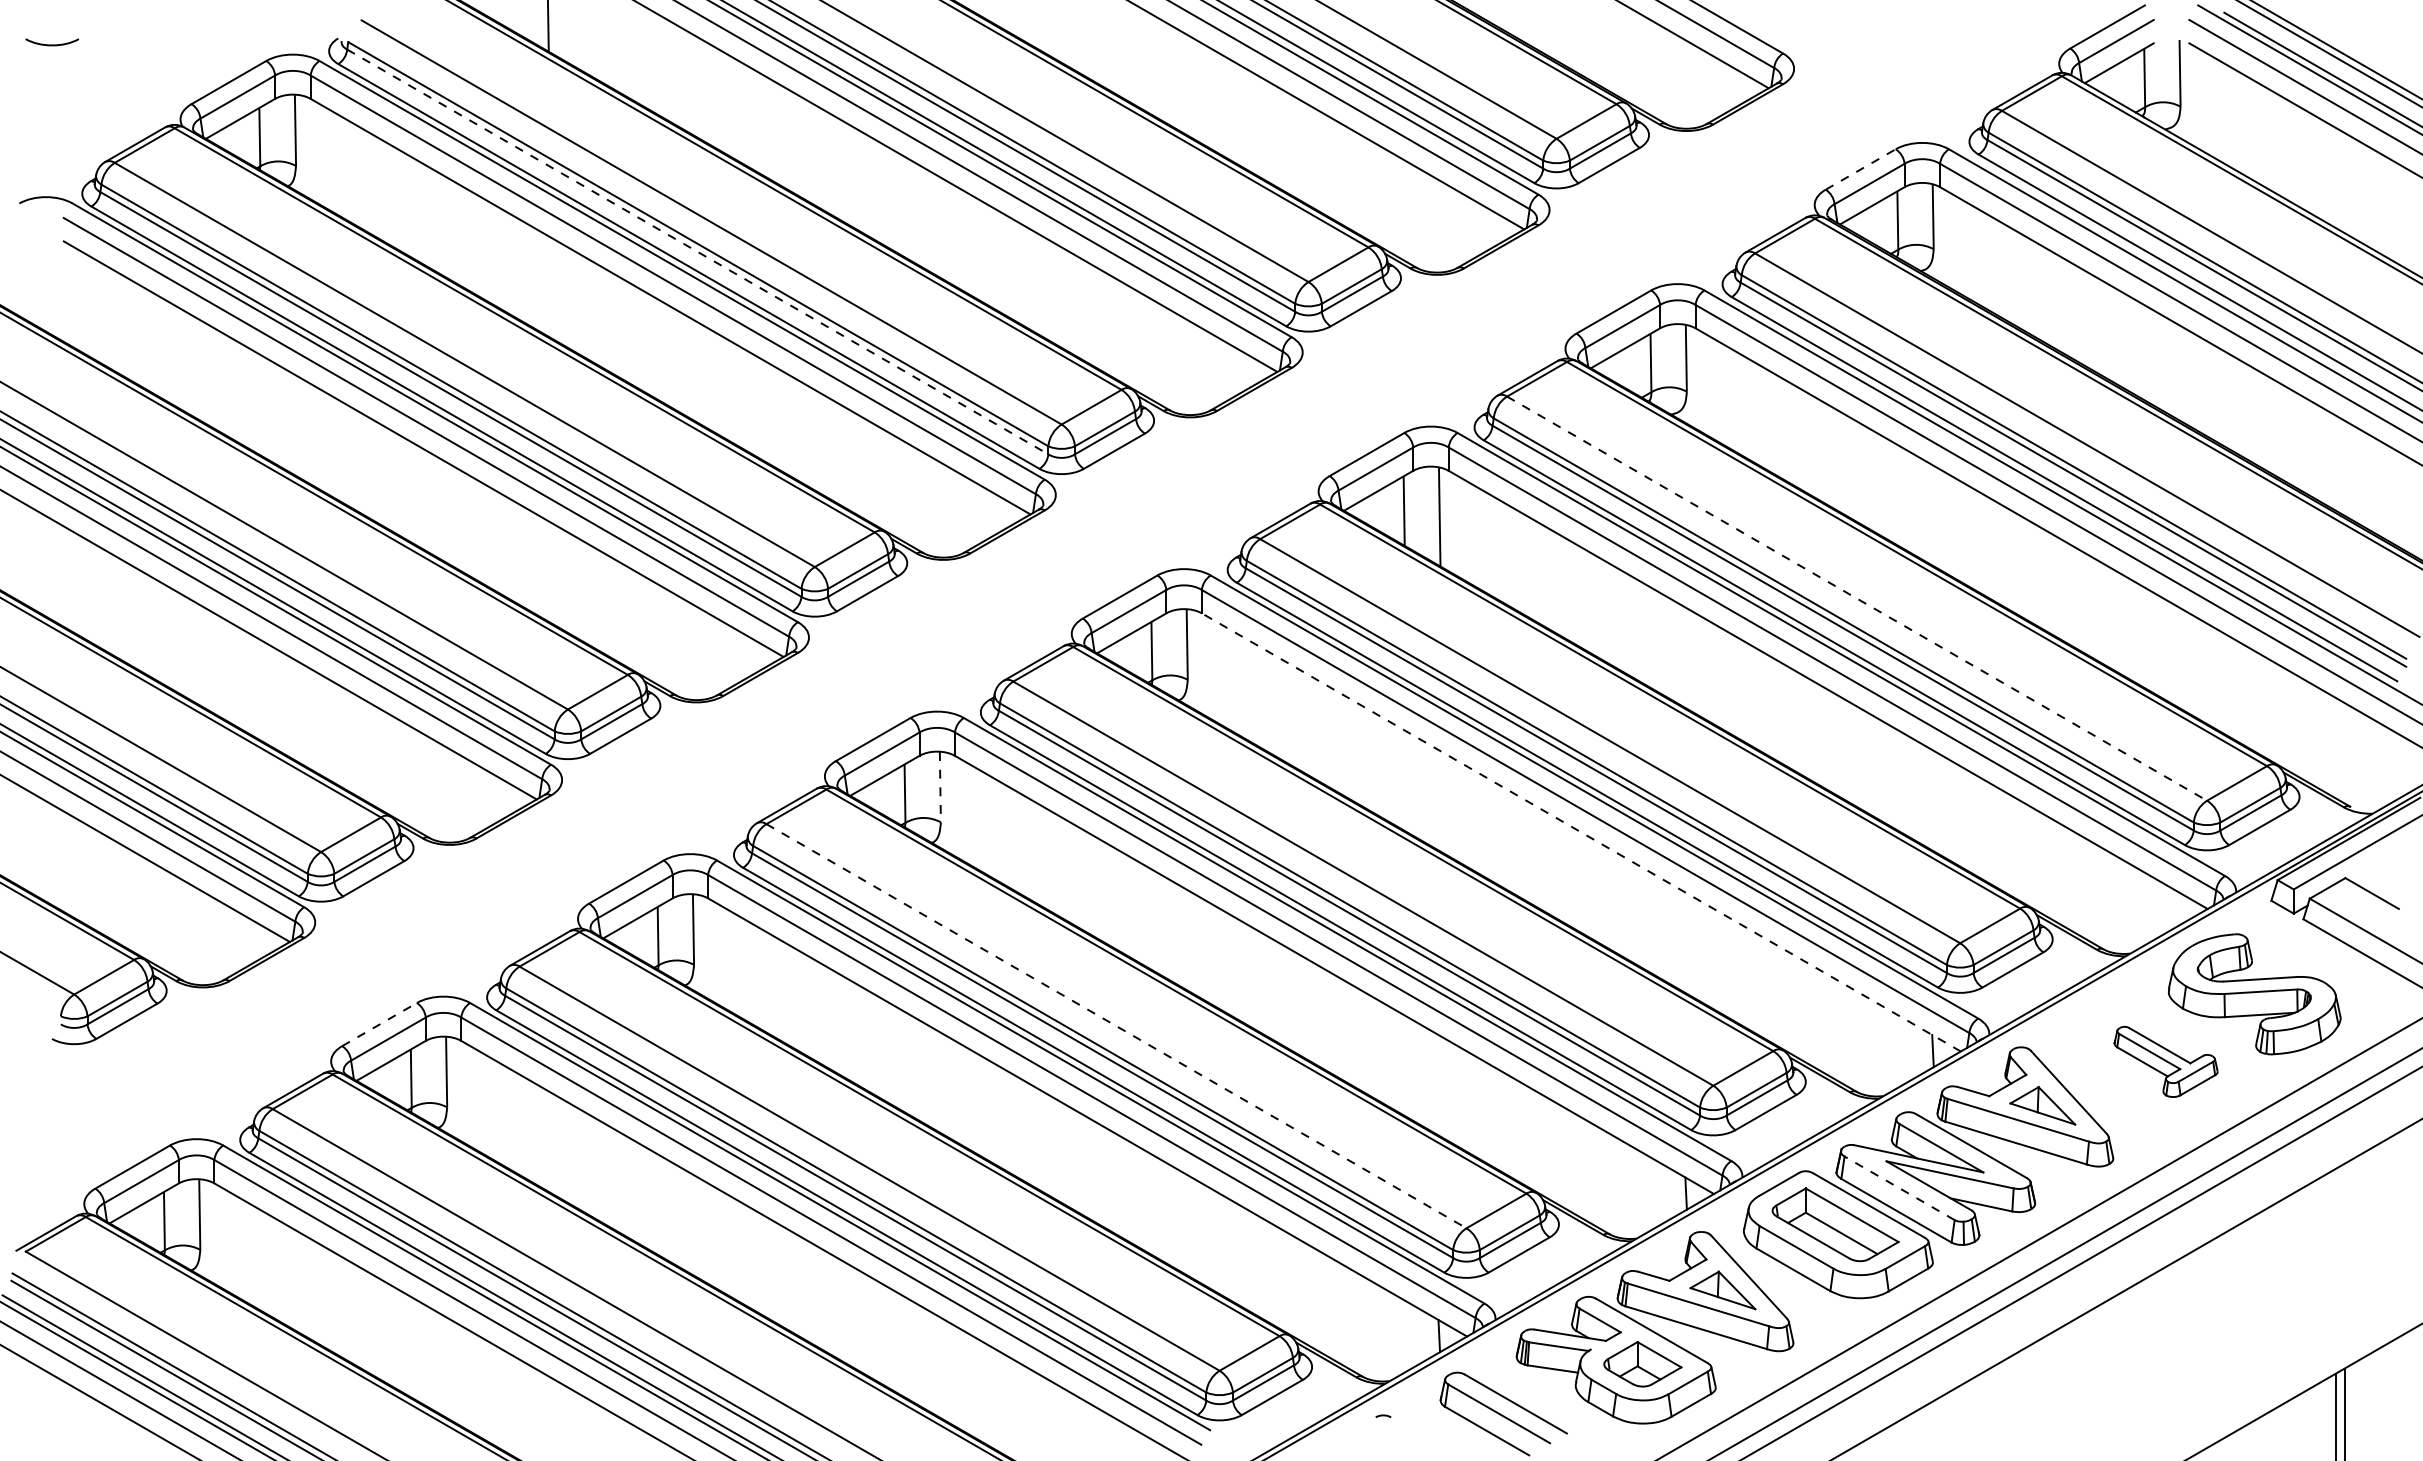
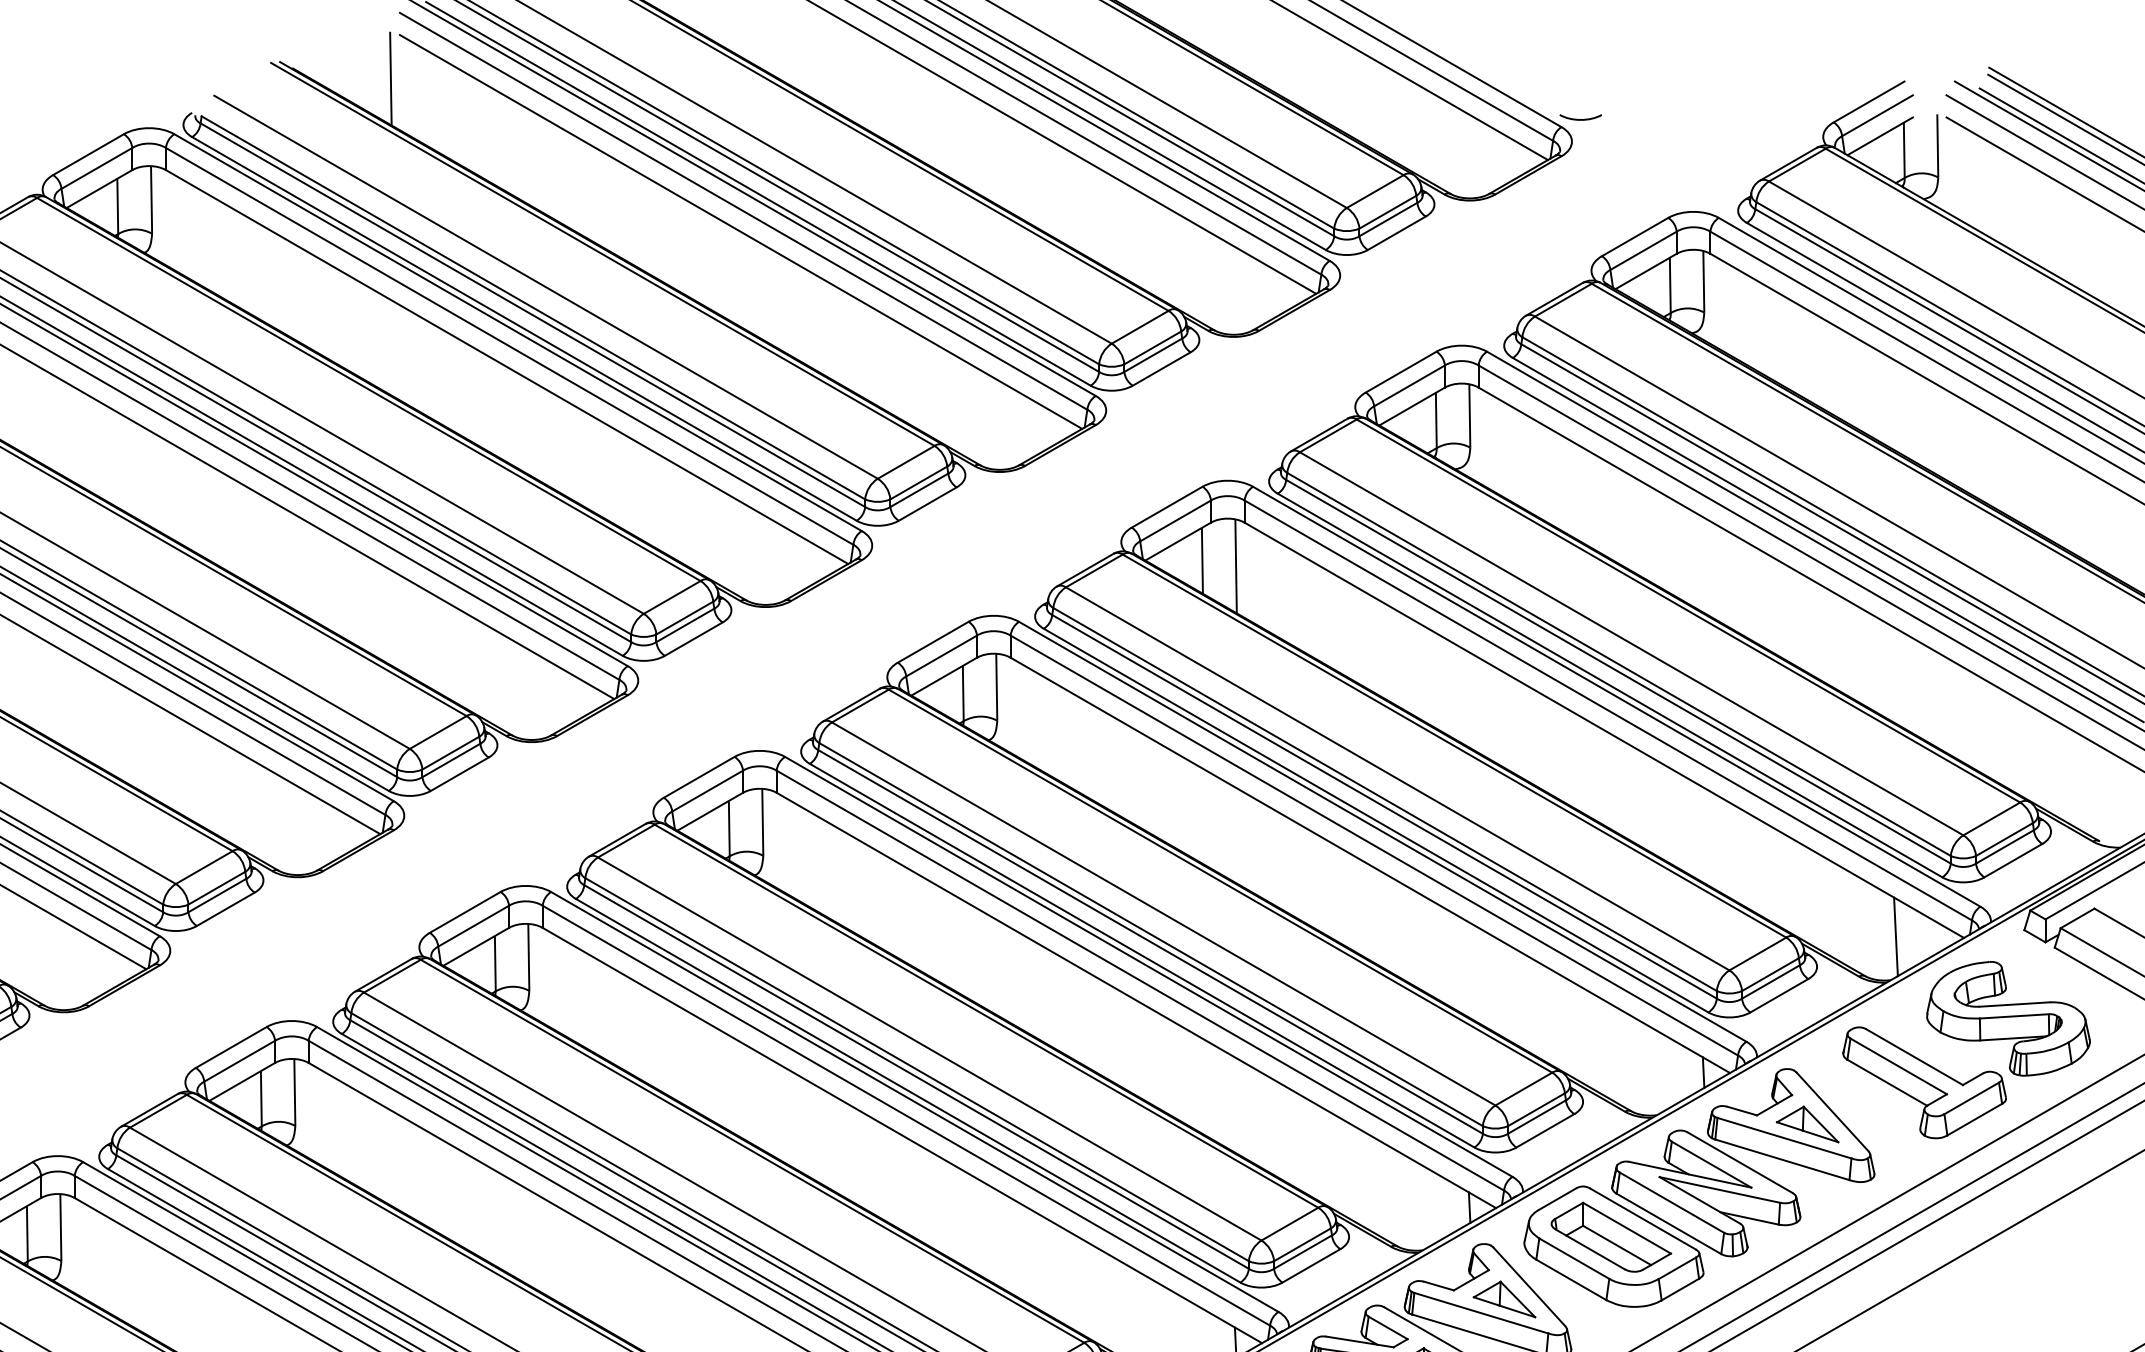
curve: (1803, 45) -> (1580, 119), added
line: (1861, 169) -> (1635, 237), dashed -> solid
line: (697, 251) -> (532, 314), dashed -> solid
line: (1857, 598) -> (1632, 643), dashed -> solid
line: (940, 786) -> (762, 821), dashed -> solid
line: (1580, 832) -> (1369, 865), dashed -> solid
line: (2135, 907) -> (1895, 936), added
line: (379, 1024) -> (231, 1047), dashed -> solid
line: (1116, 1026) -> (929, 1049), dashed -> solid
part: (2165, 1061) -> (1923, 1082), size x1.67
line: (1899, 1188) -> (1671, 1202), dashed -> solid

